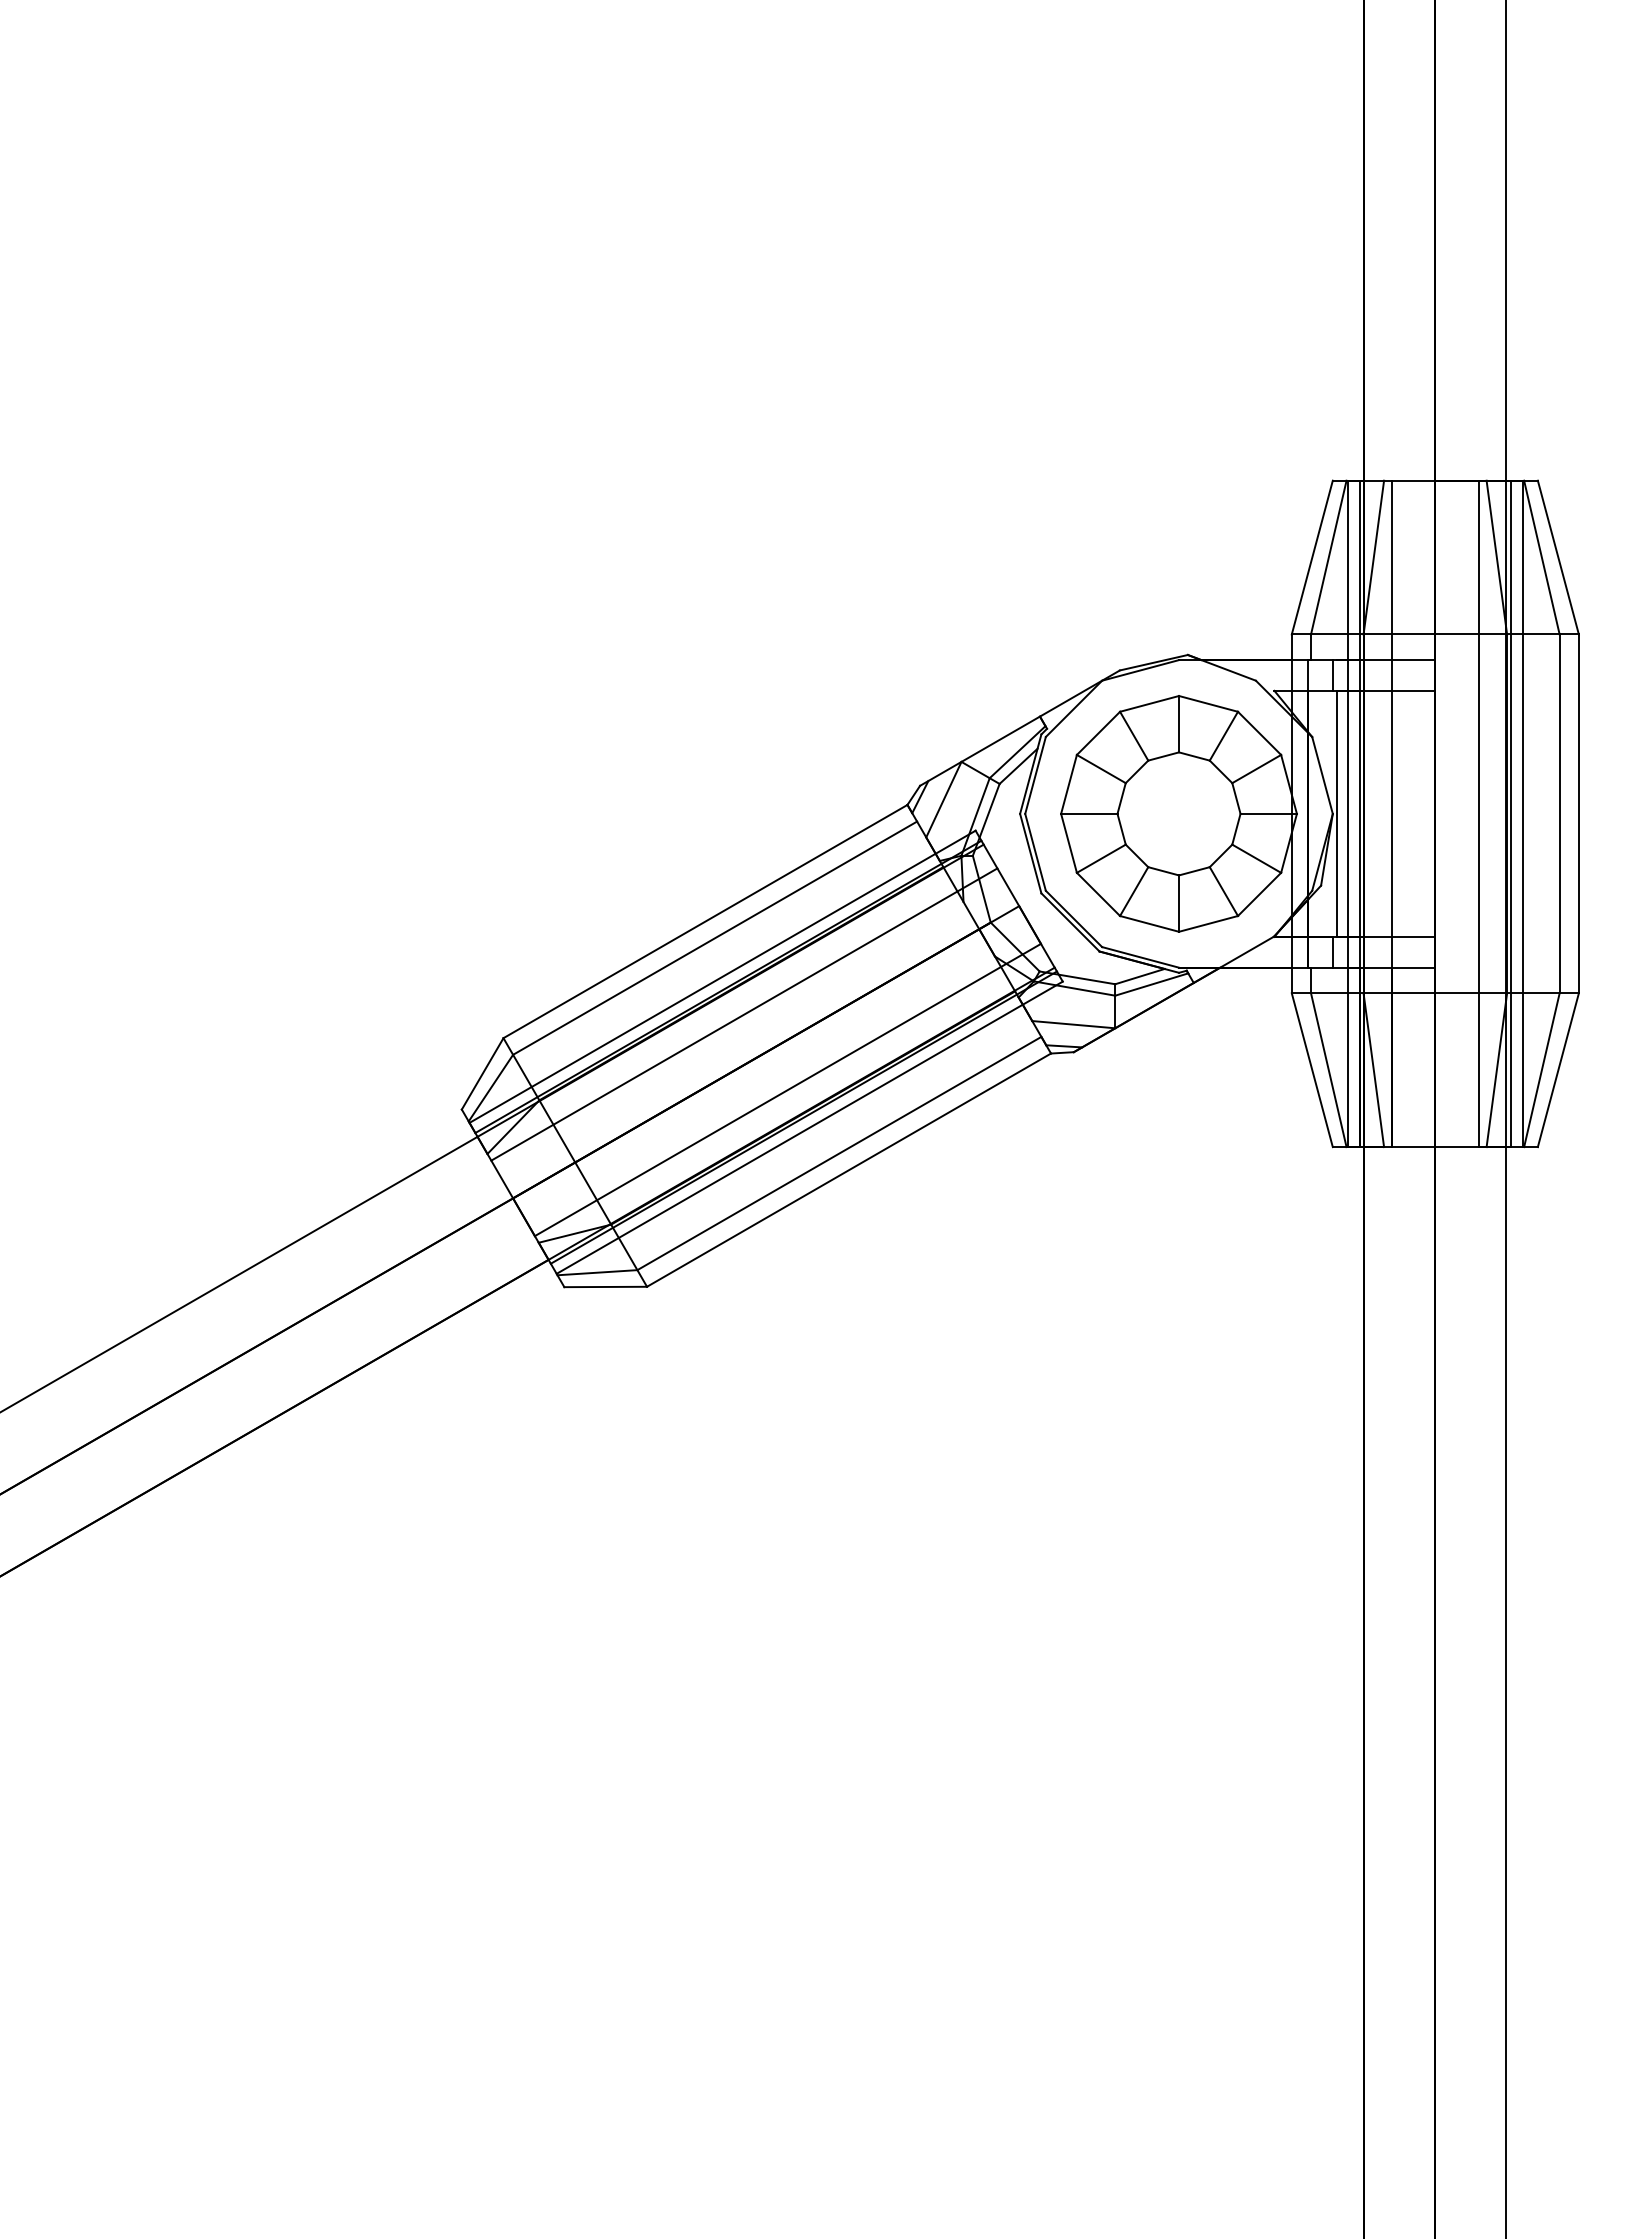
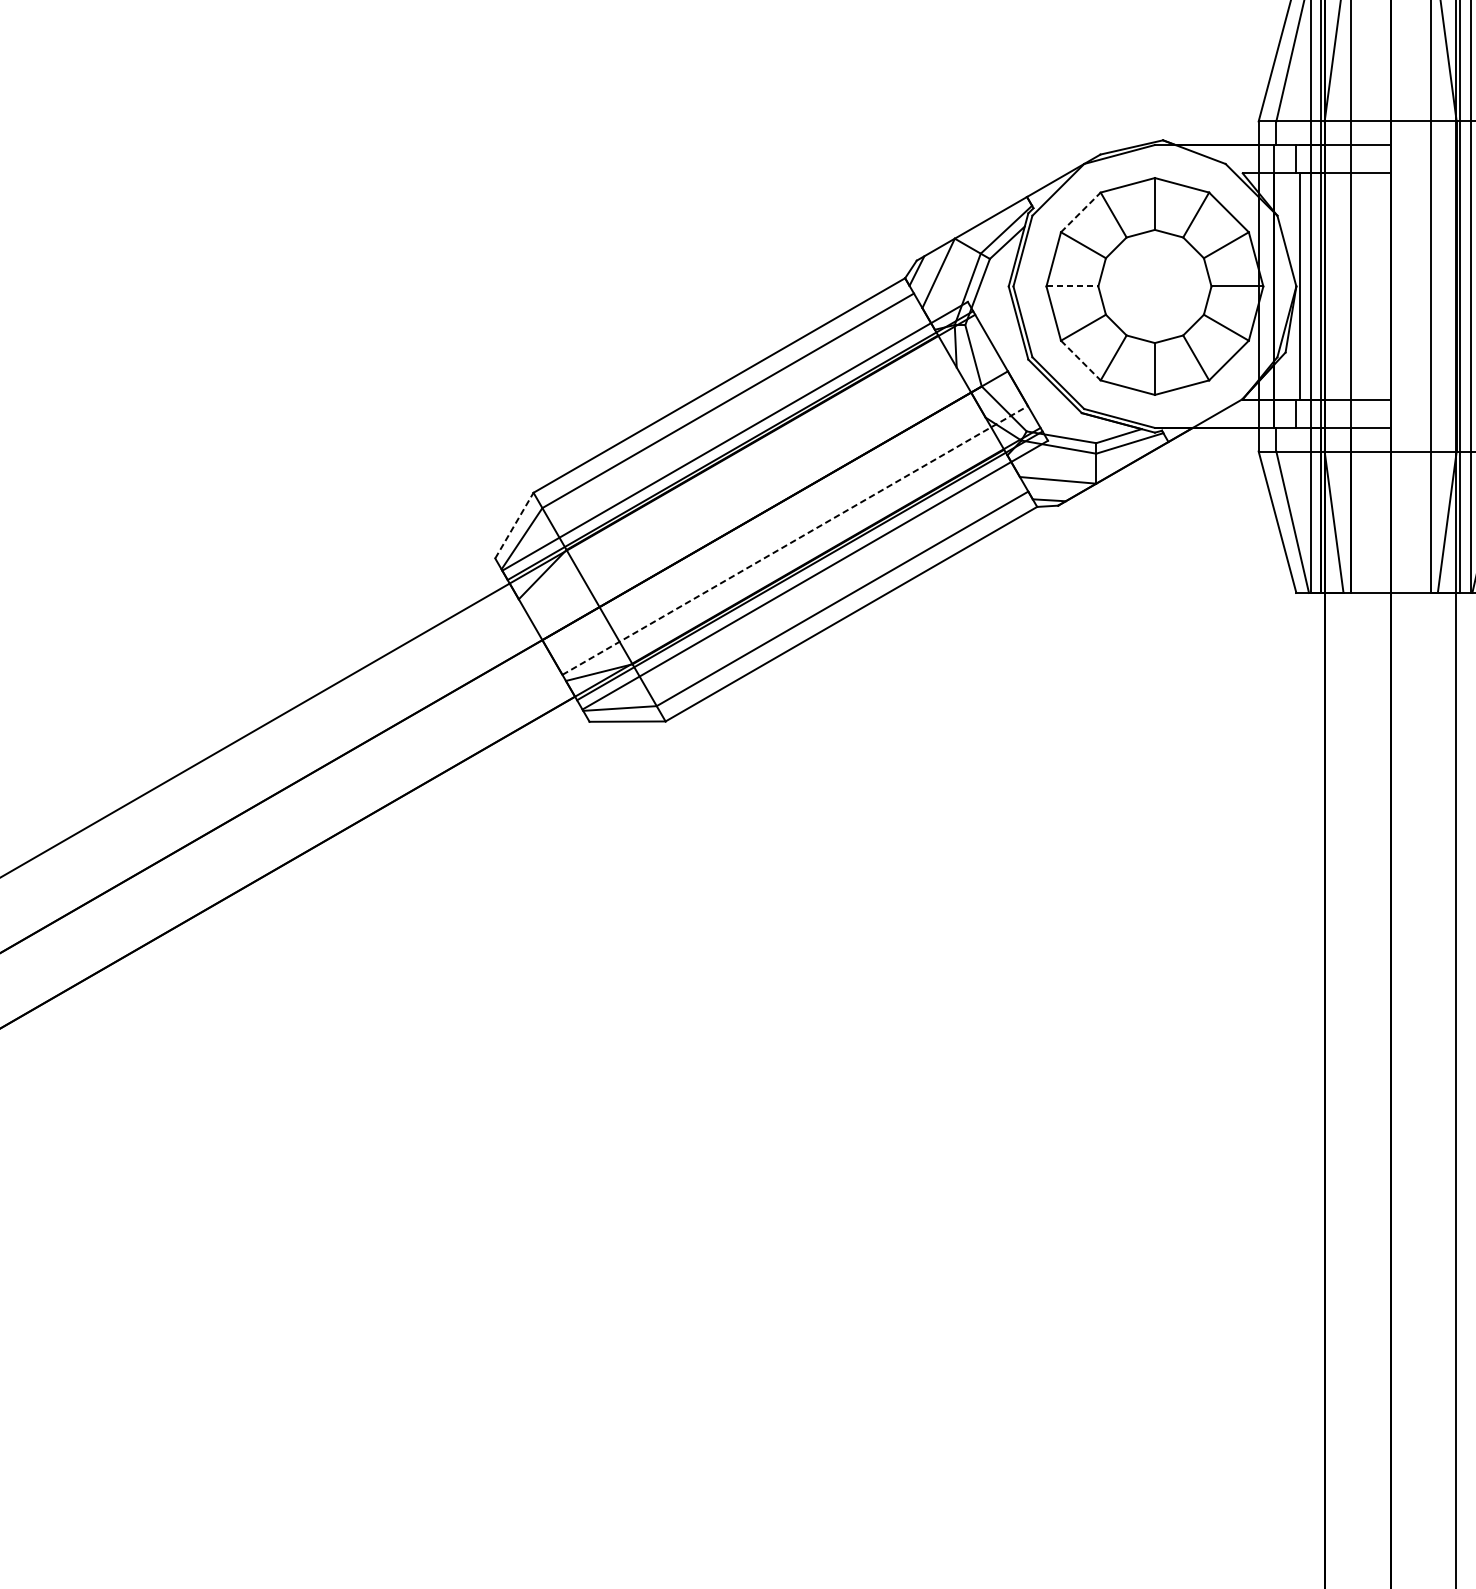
line: (1098, 733) -> (1080, 212), solid -> dashed
line: (1089, 813) -> (1072, 286), solid -> dashed
line: (1098, 894) -> (1080, 360), solid -> dashed
line: (744, 1014) -> (755, 471), removed
line: (482, 1073) -> (514, 525), solid -> dashed
line: (788, 1089) -> (795, 539), solid -> dashed

